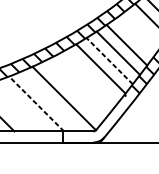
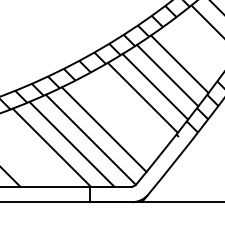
line: (109, 60) -> (155, 86), dashed -> solid
line: (73, 91) -> (103, 129), added
line: (50, 101) -> (71, 143), added
line: (36, 103) -> (51, 147), dashed -> solid

